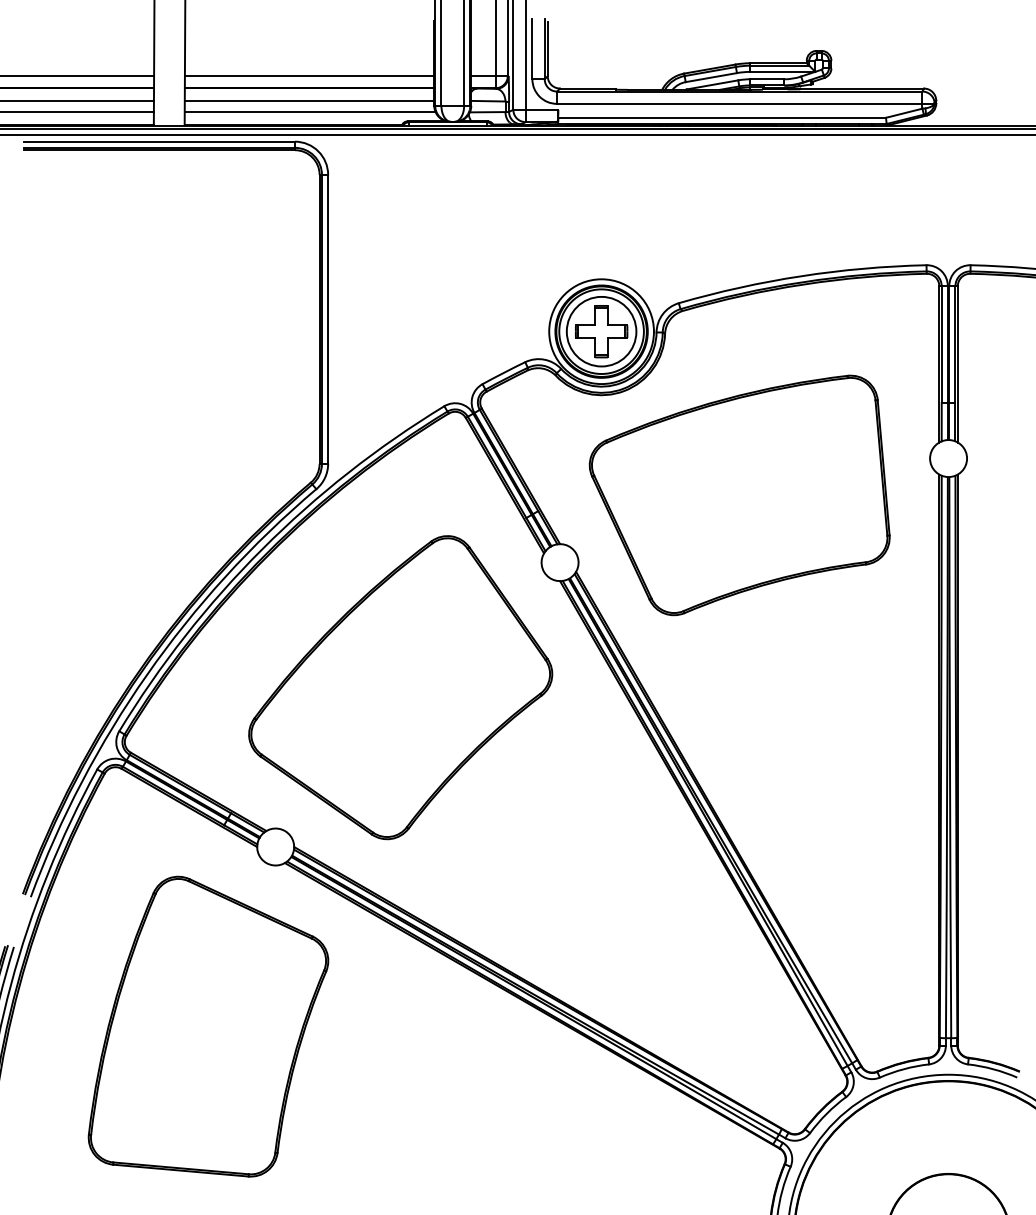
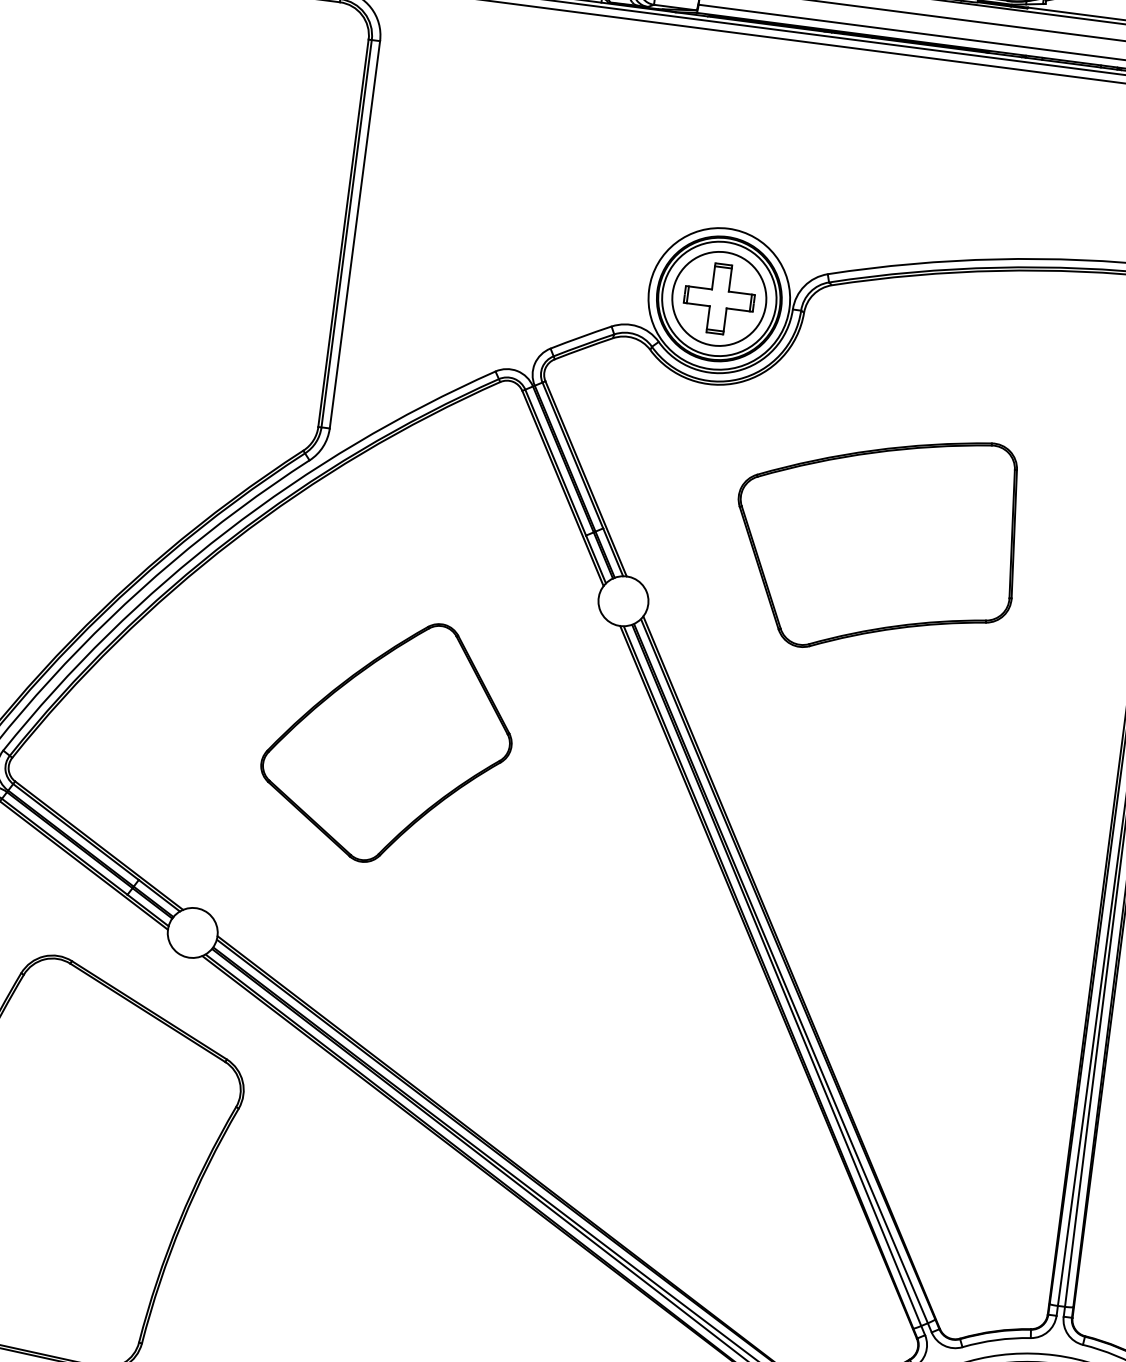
part: (739, 495) -> (875, 542), size x0.7
part: (400, 687) -> (387, 740), size x0.6

